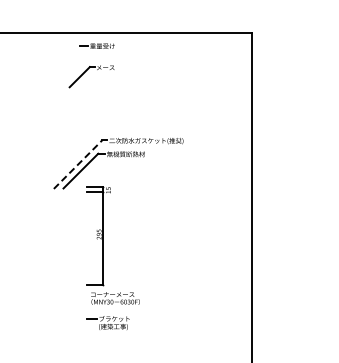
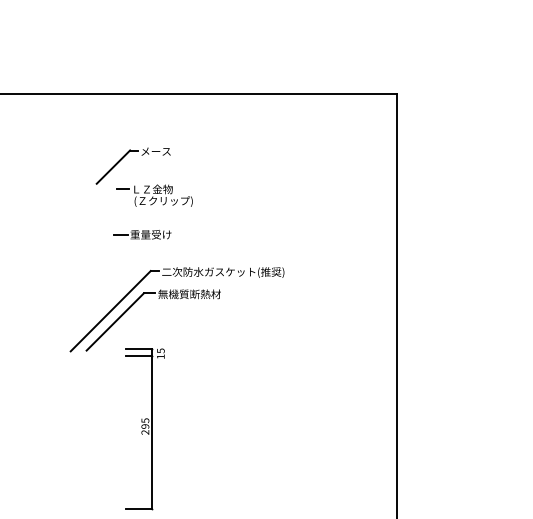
part: (96, 45) -> (140, 233), moved
part: (104, 94) -> (154, 195), added
line: (78, 164) -> (111, 311), dashed -> solid

